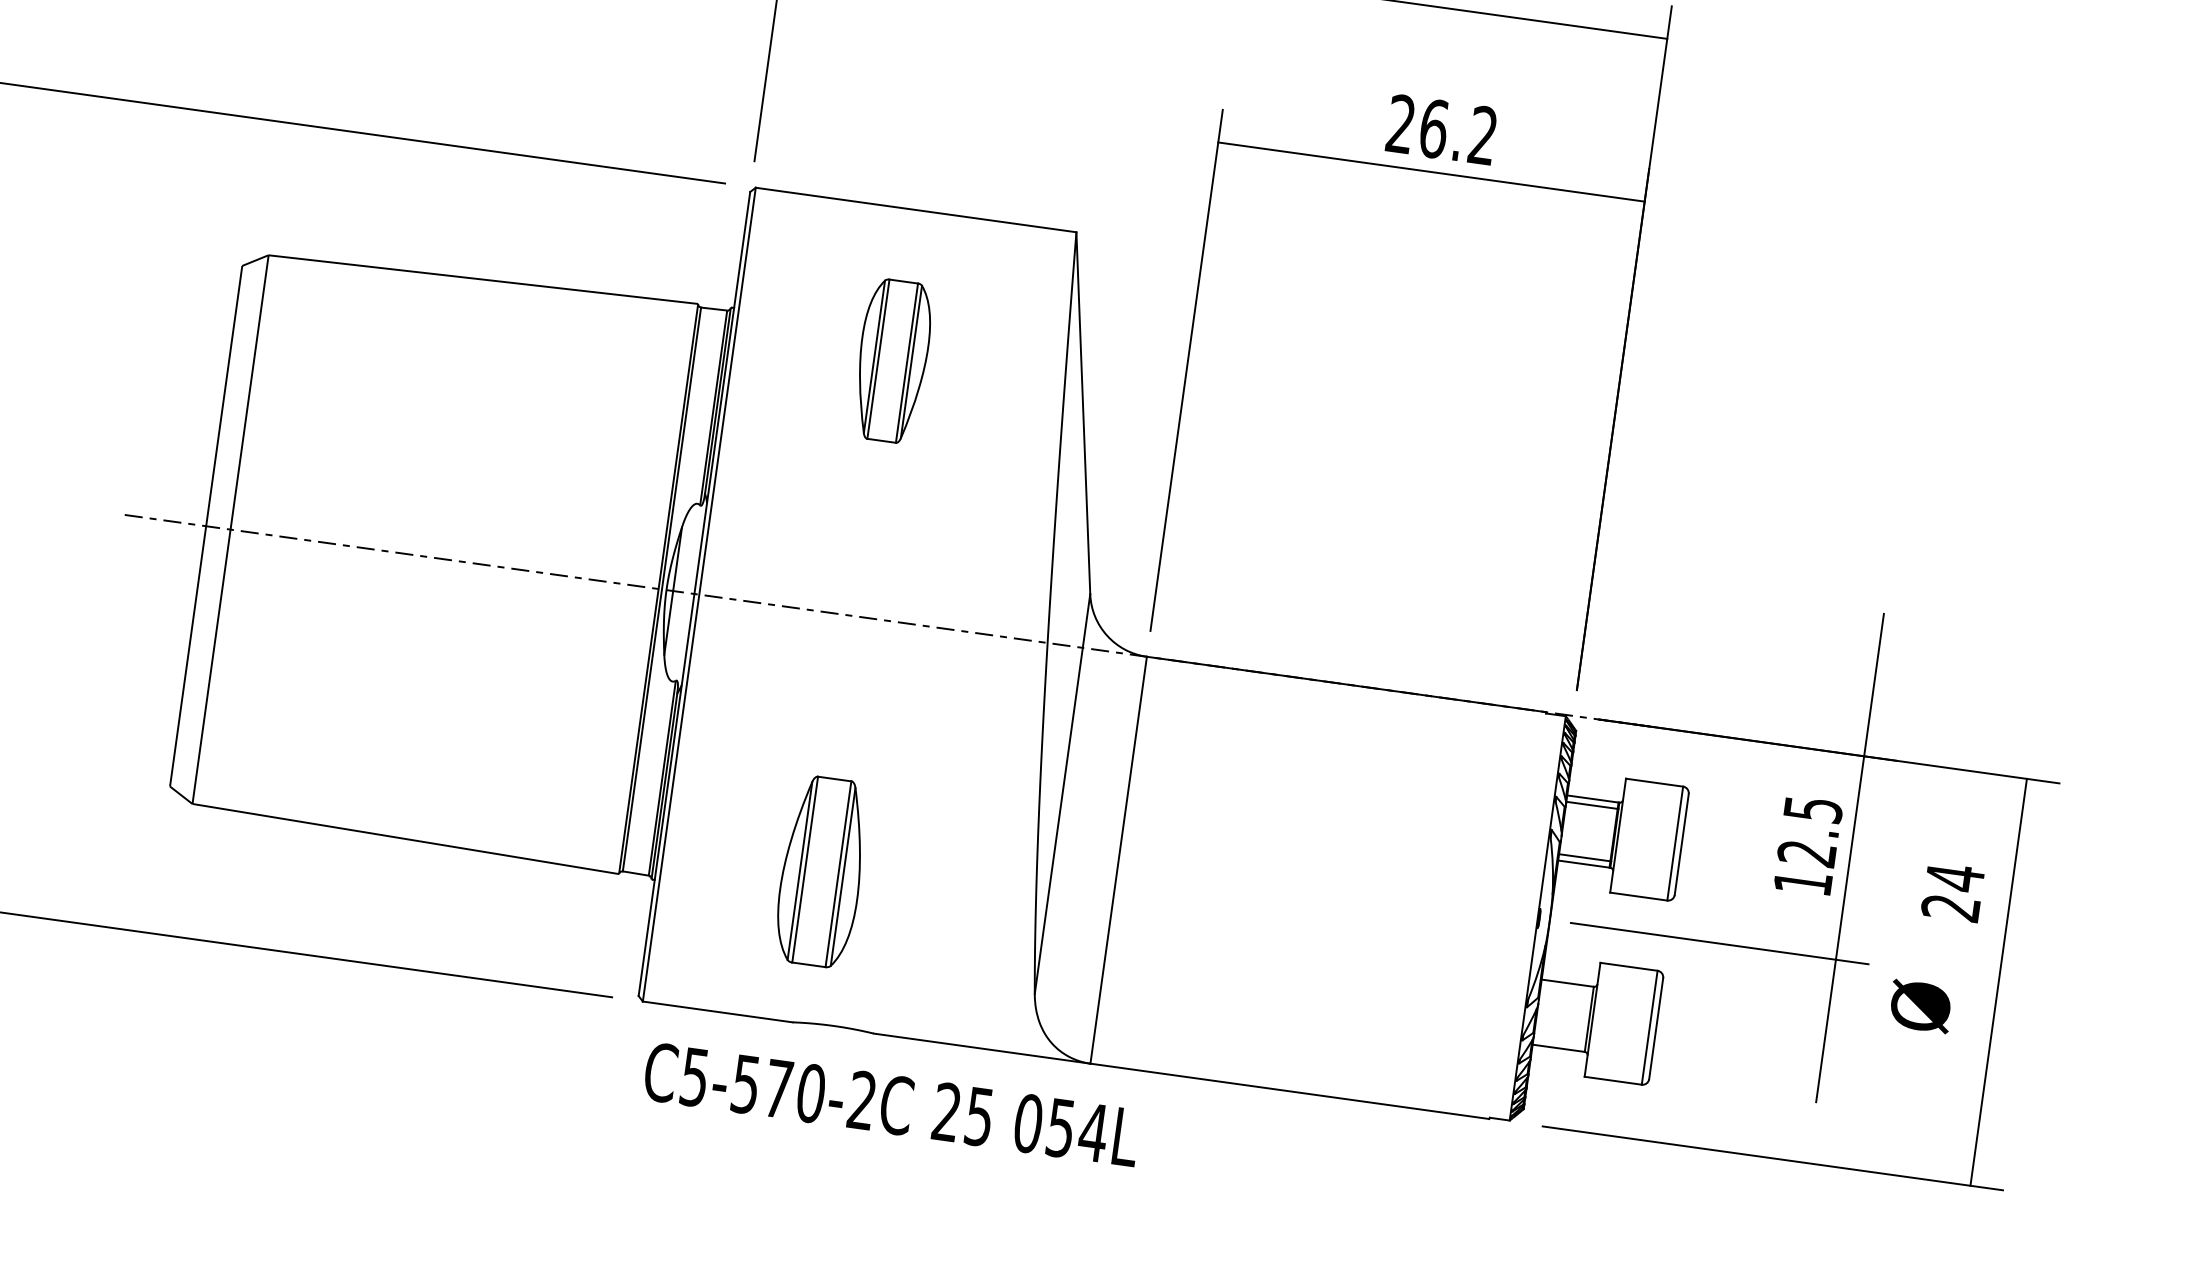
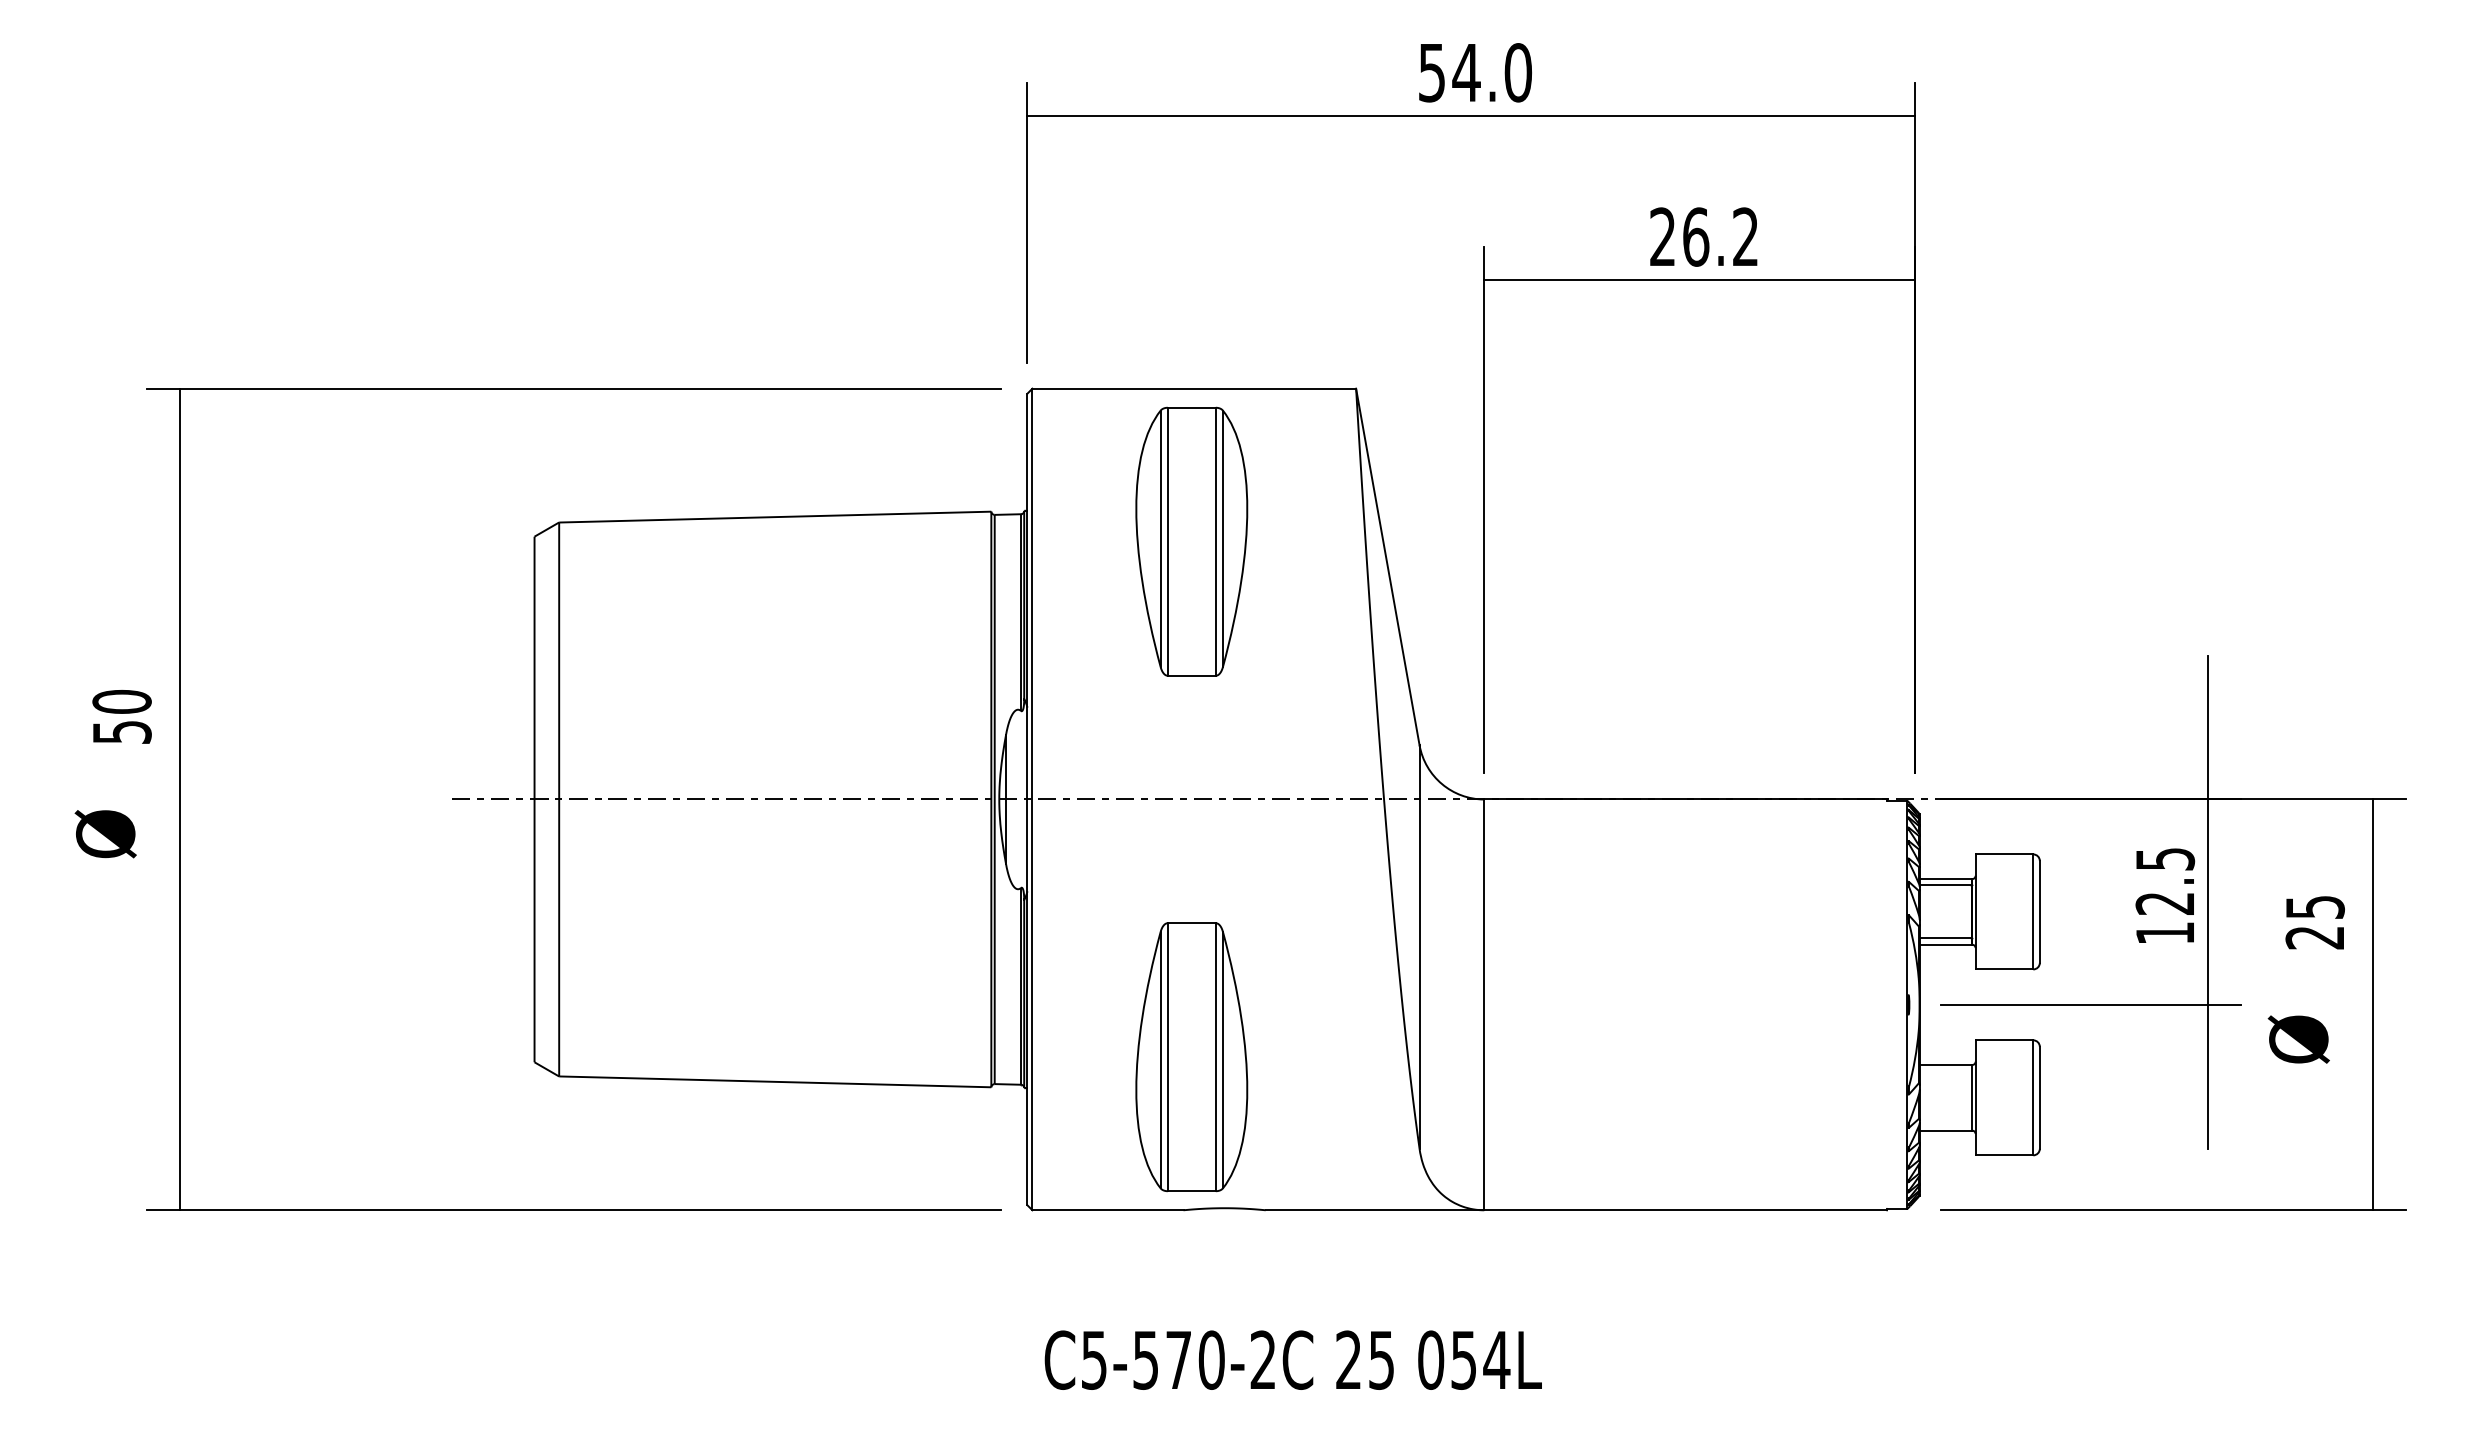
part: (892, 360) -> (1191, 541), size x1.67
part: (821, 872) -> (1191, 1057), size x1.43
text: (1955, 878) -> (2315, 907), 24 -> 25
text: (891, 1103) -> (1292, 1359), moved

